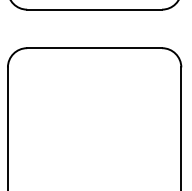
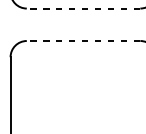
line: (94, 9) -> (83, 8), solid -> dashed
line: (94, 48) -> (83, 41), solid -> dashed

